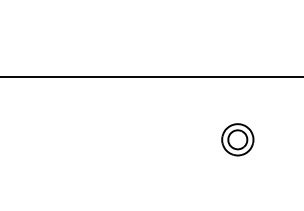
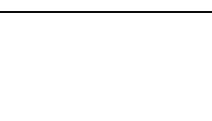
part: (237, 139) -> (167, 57), removed

